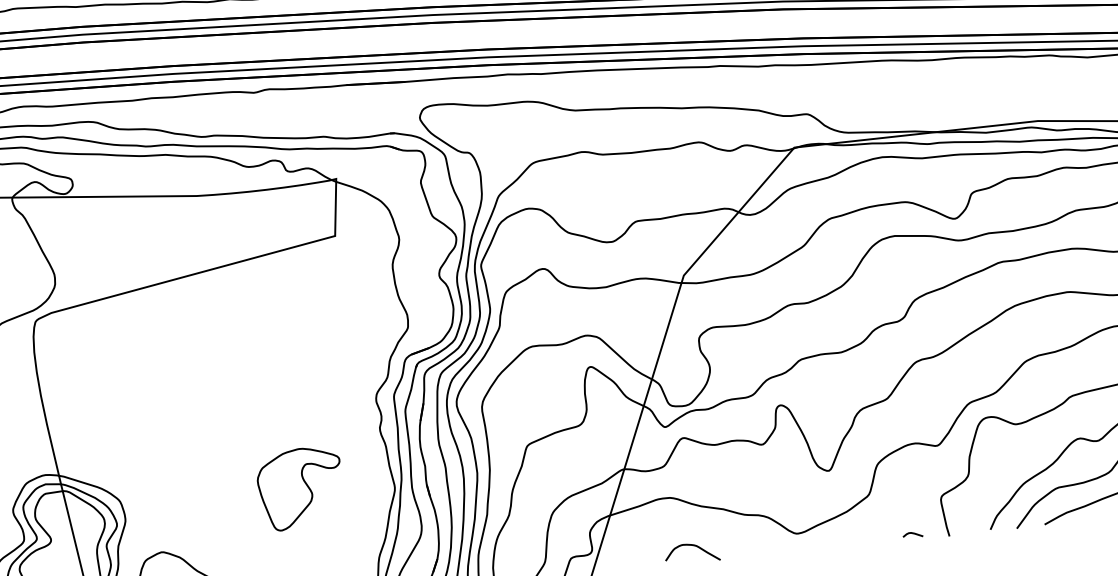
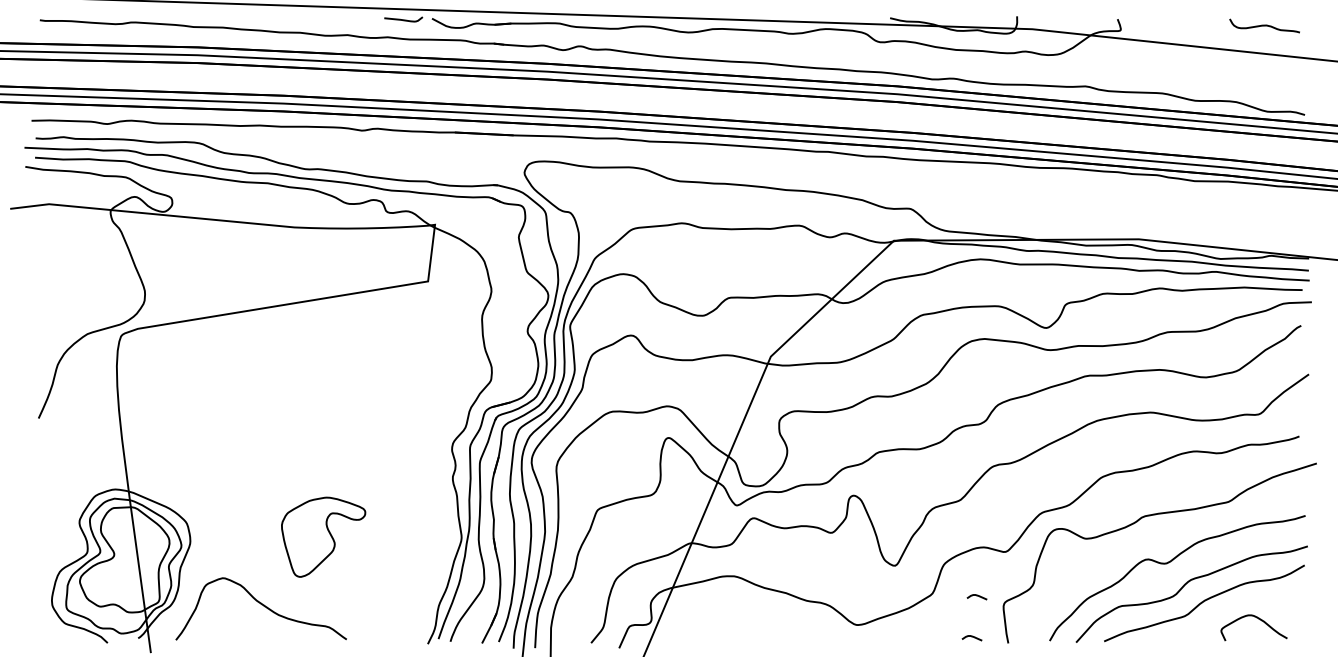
part: (300, 487) -> (323, 536), moved
curve: (913, 493) -> (976, 596), added
curve: (691, 546) -> (750, 626), removed

